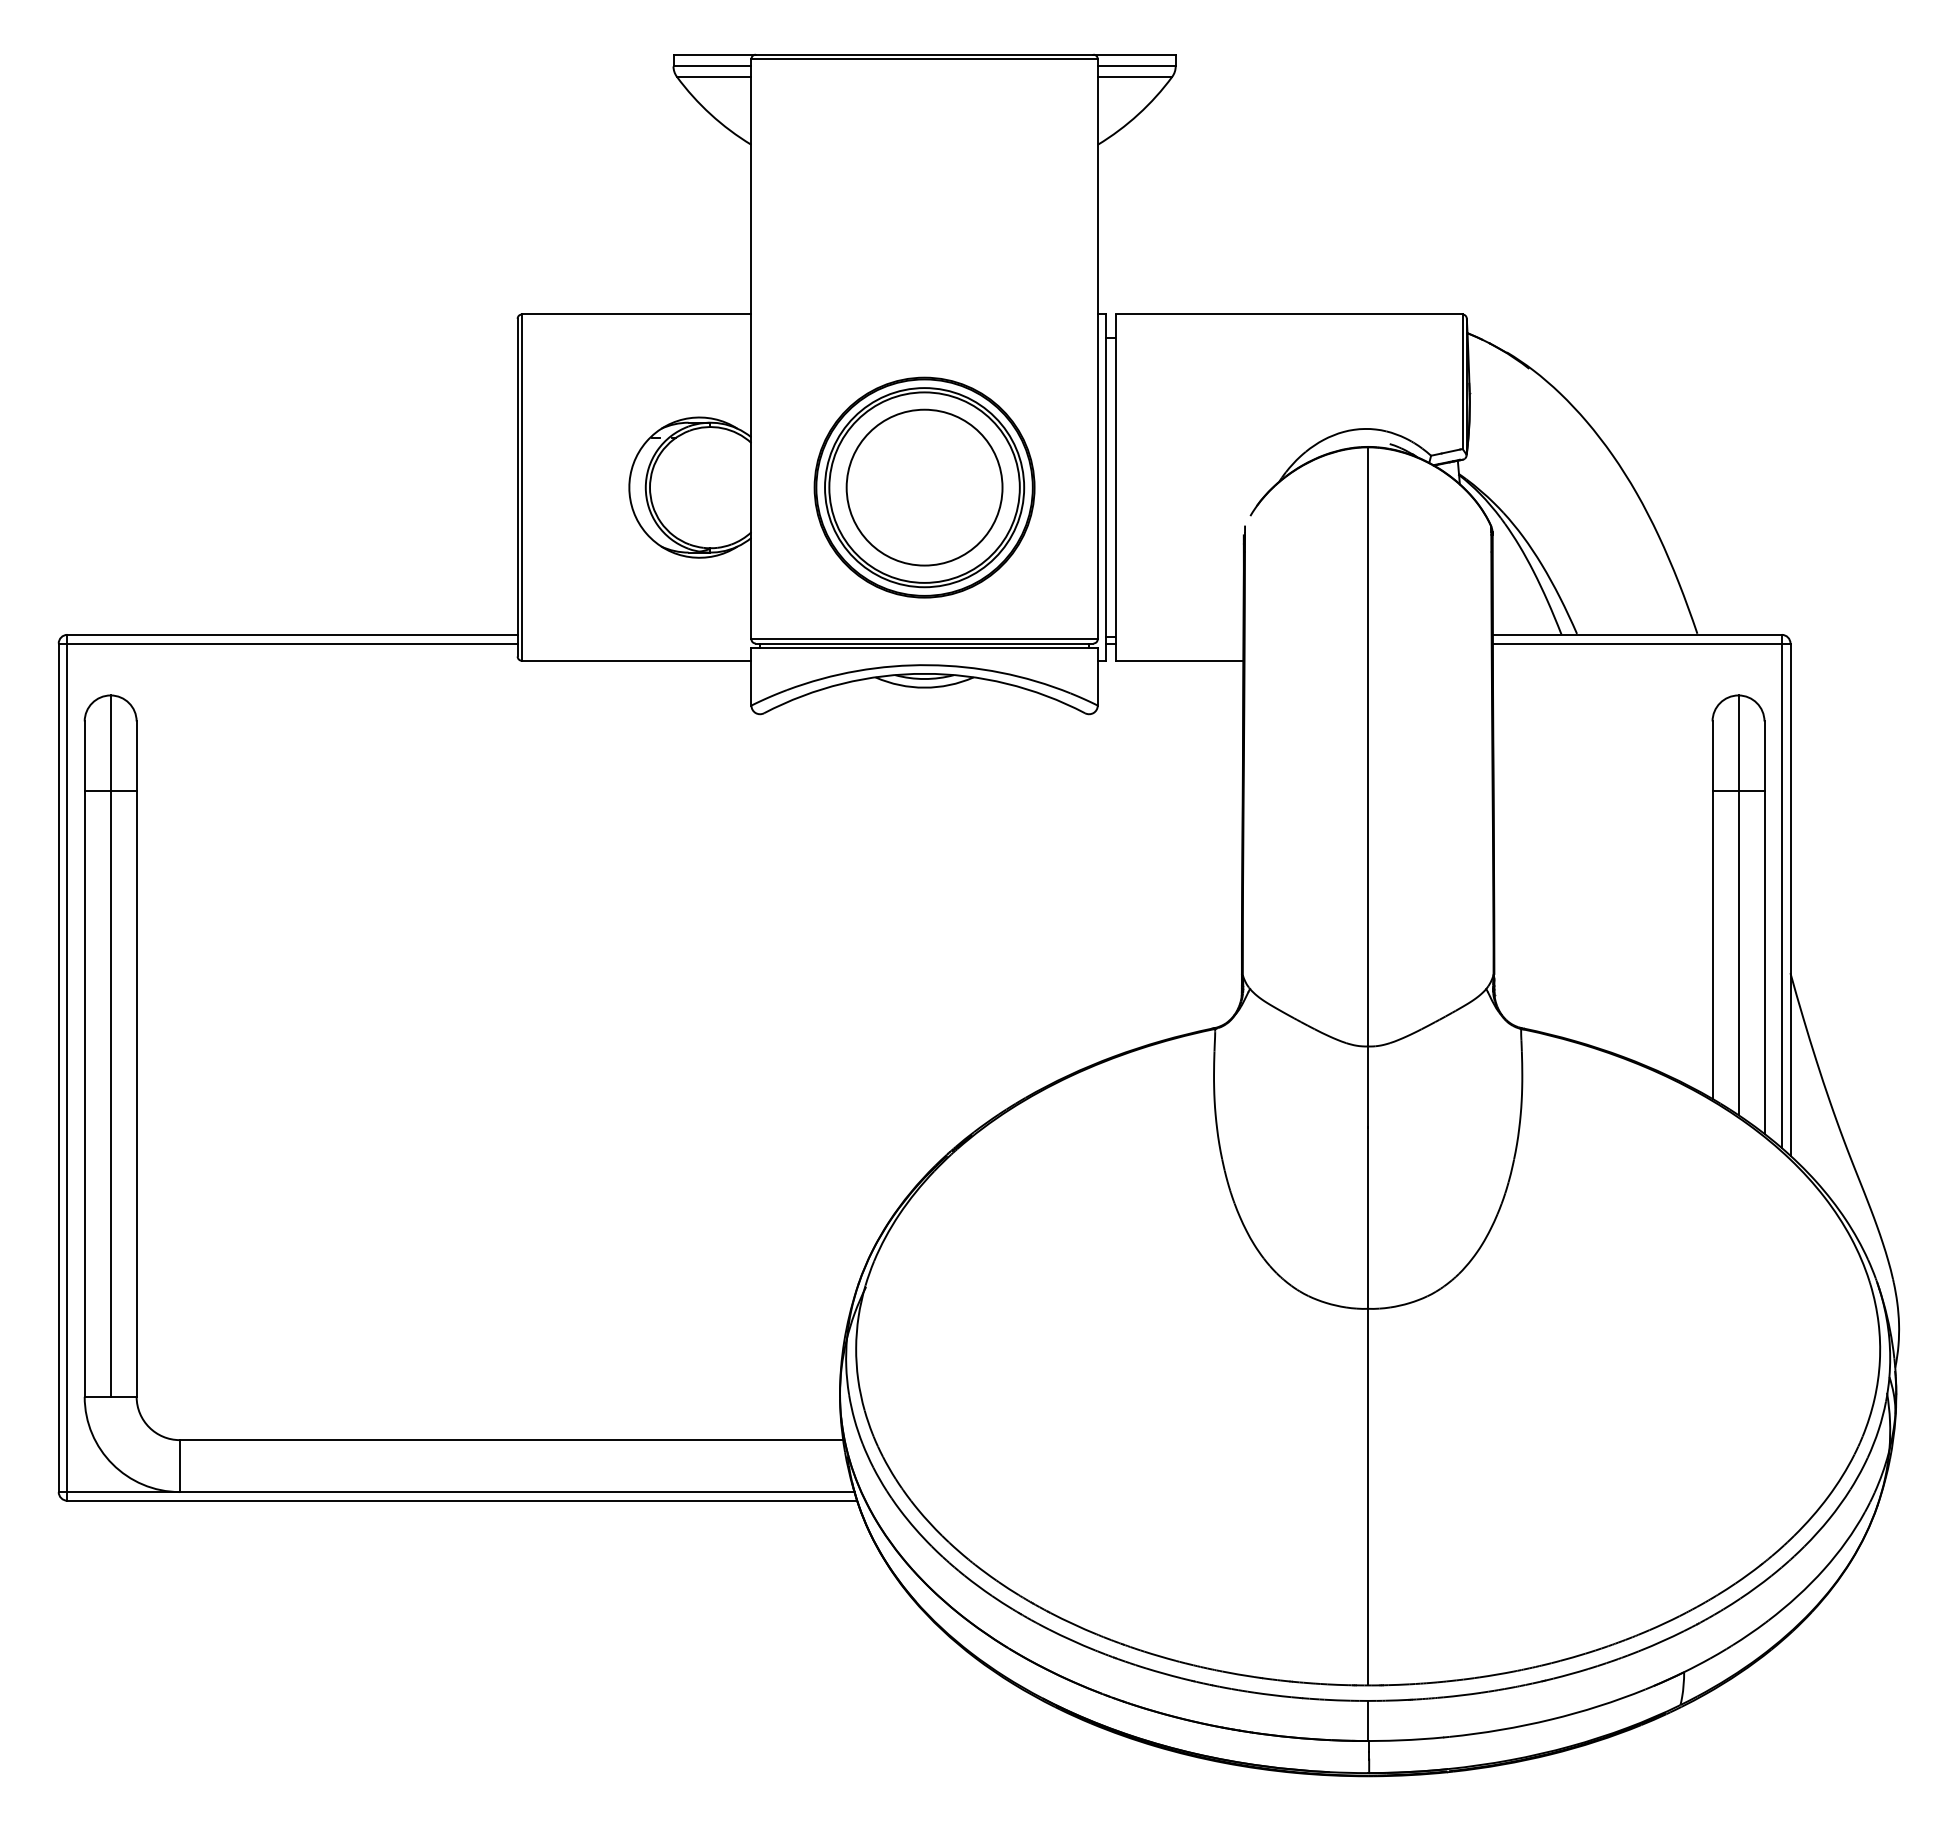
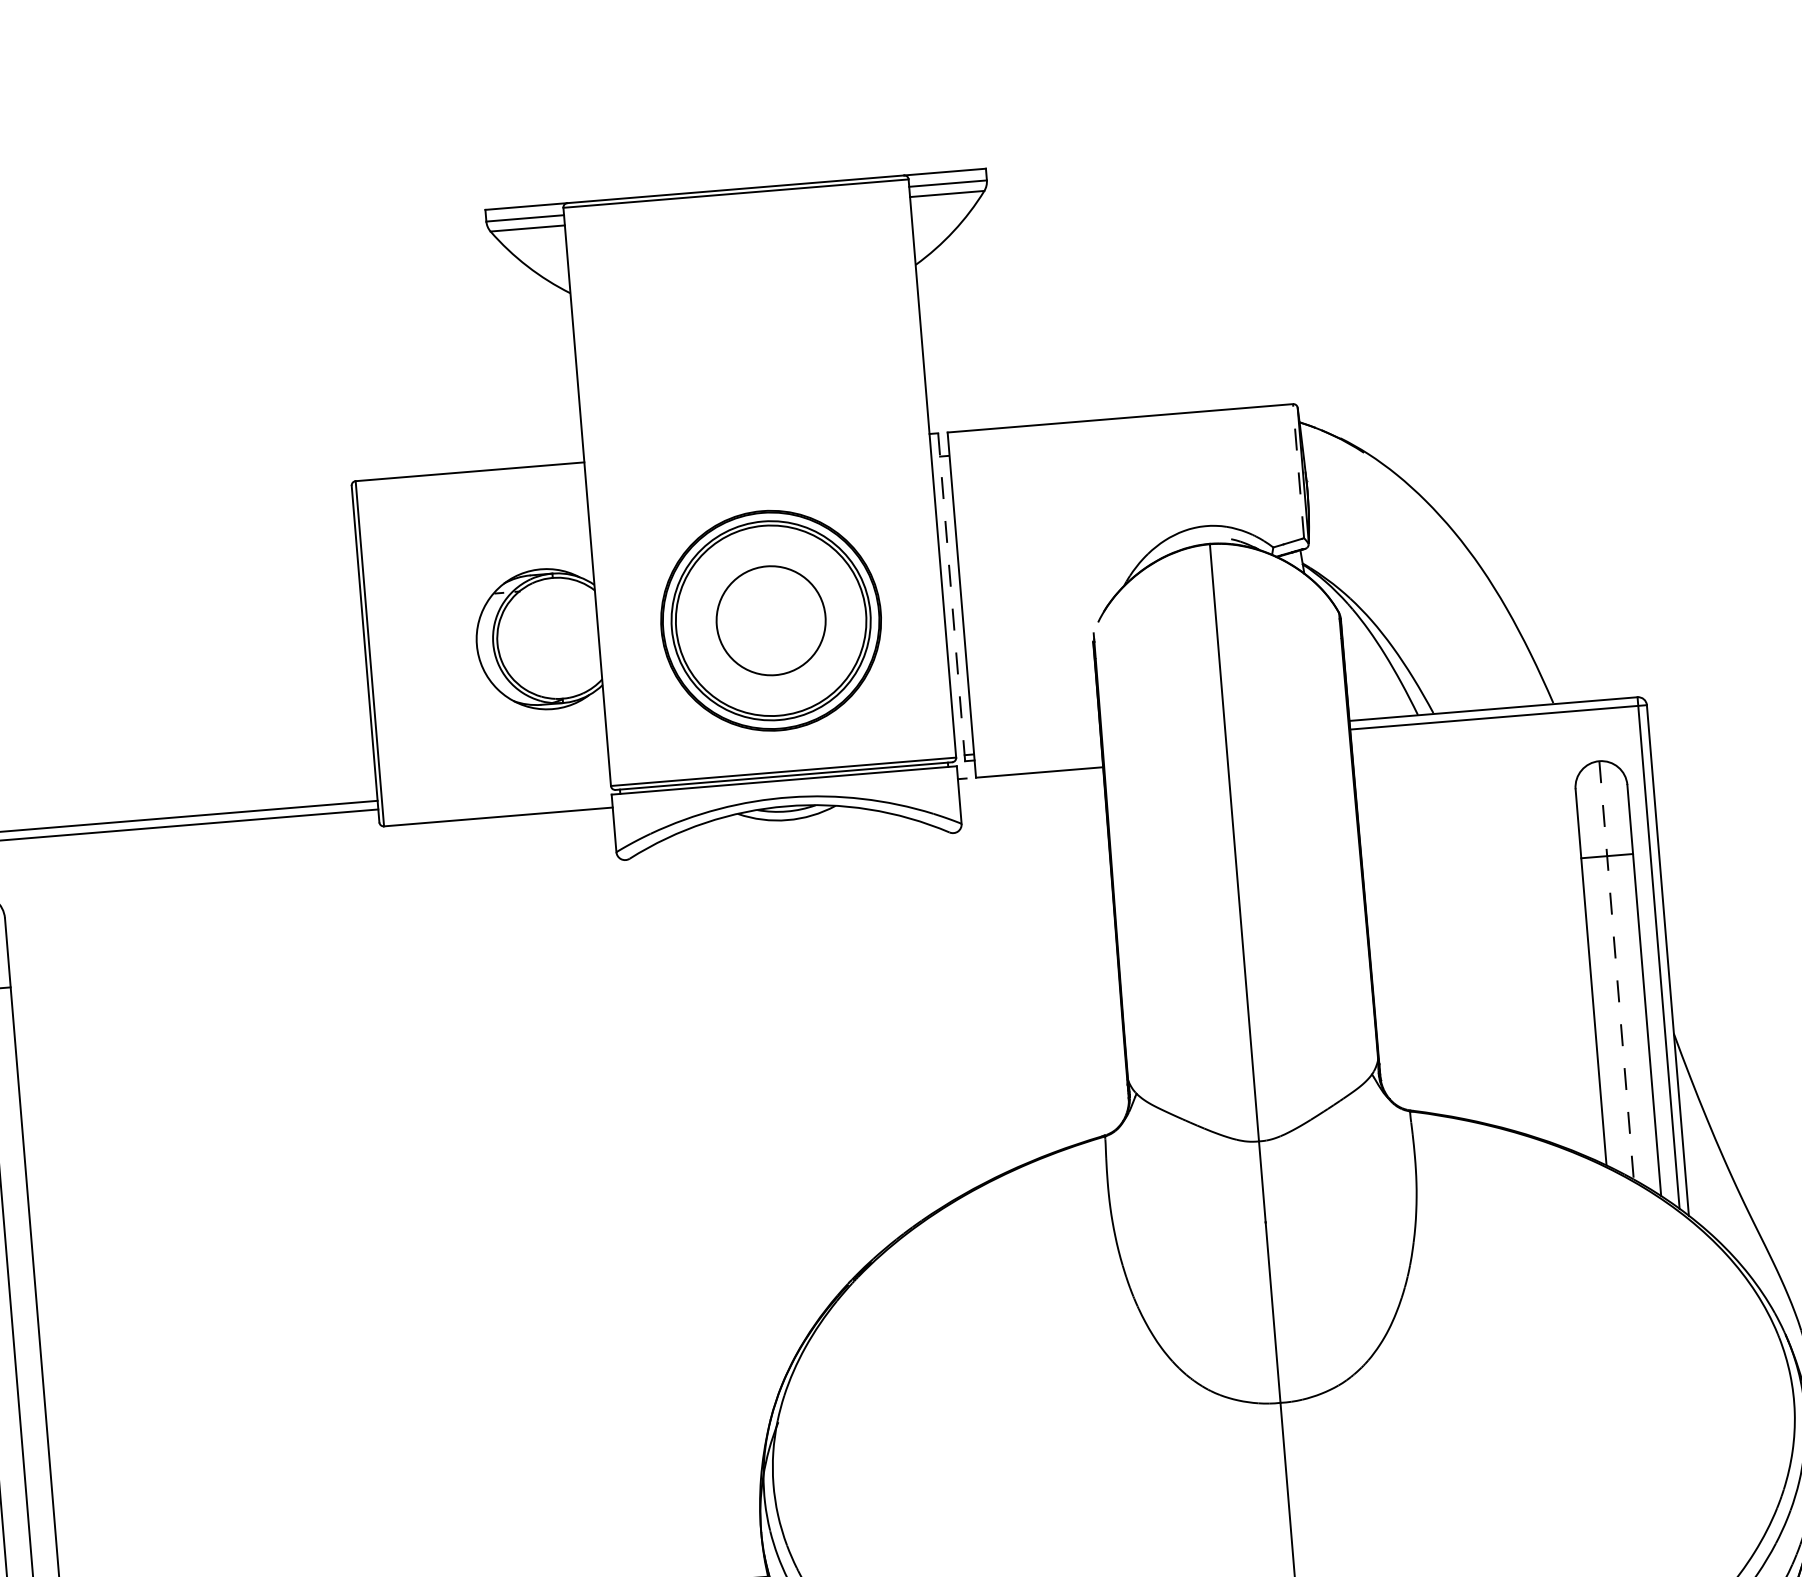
line: (1462, 381) -> (1298, 470), solid -> dashed
circle: (924, 487) -> (771, 620), size x0.7
line: (1106, 488) -> (952, 606), solid -> dashed
line: (1738, 905) -> (1616, 970), solid -> dashed

